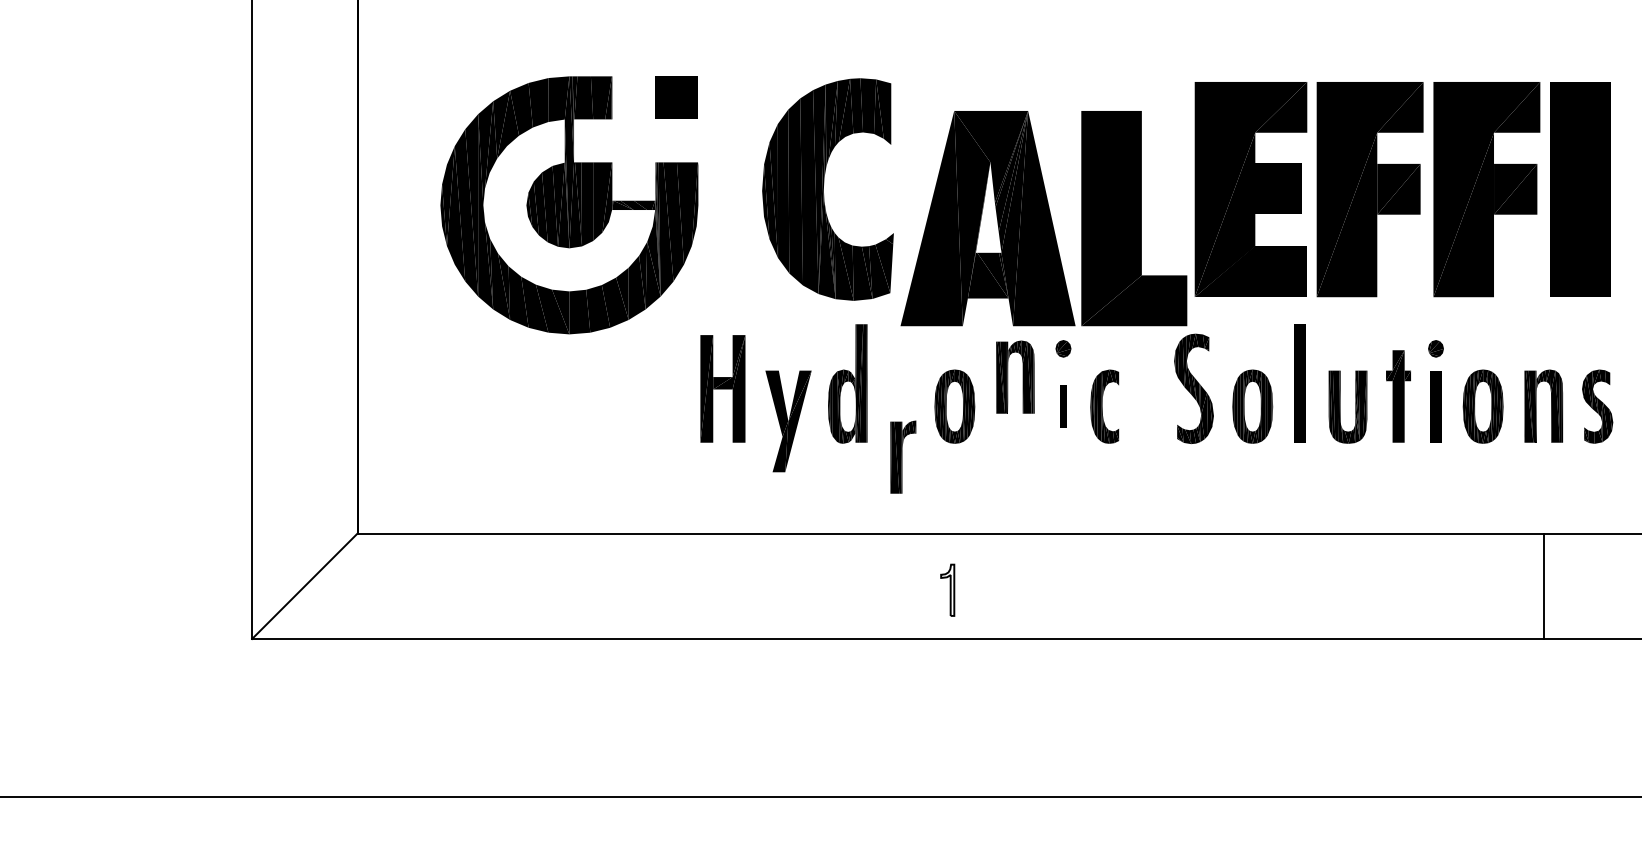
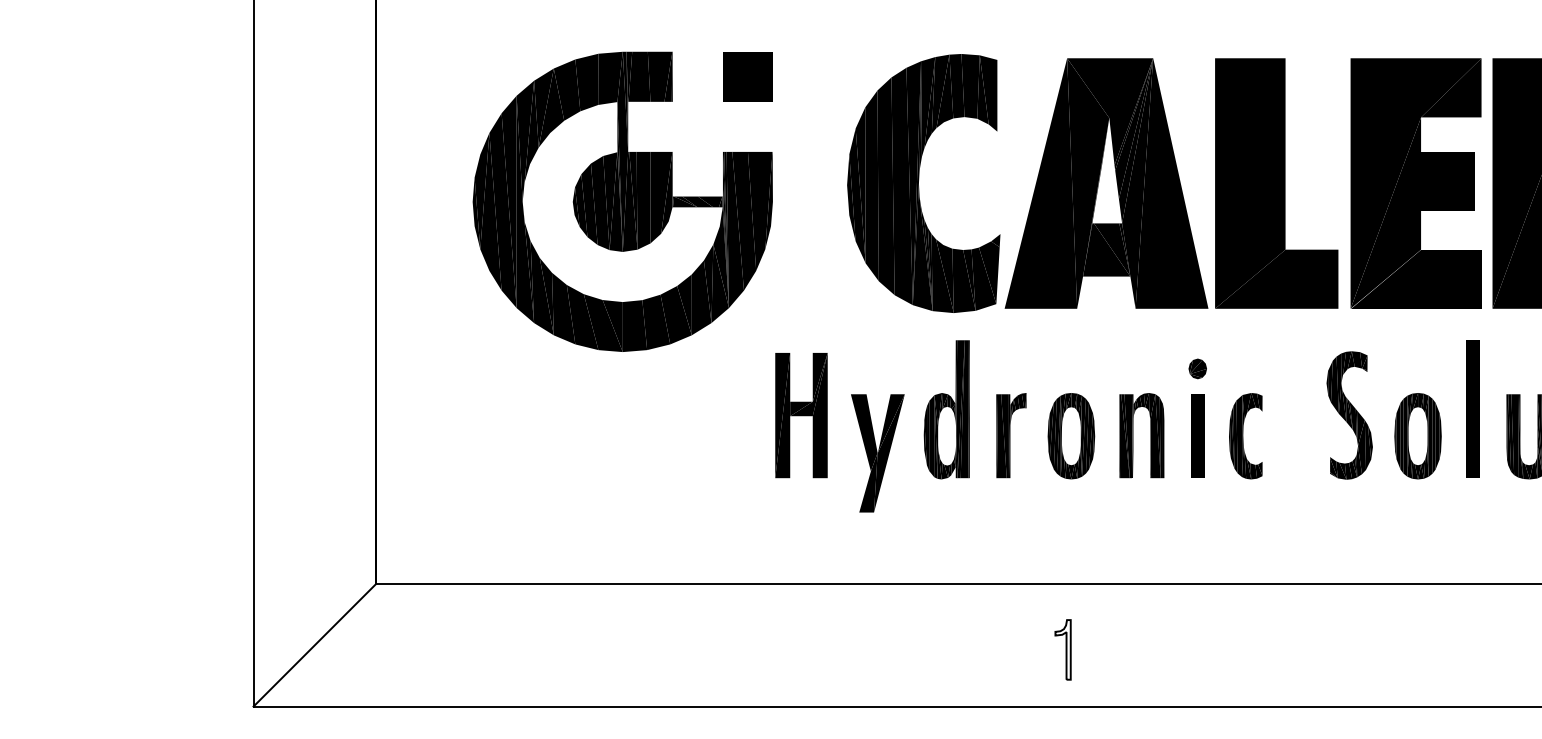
part: (1043, 218) -> (1171, 183), moved
part: (1008, 376) -> (1133, 434), moved
part: (1062, 406) -> (1196, 435), size x1.67
part: (903, 456) -> (1011, 434), moved

